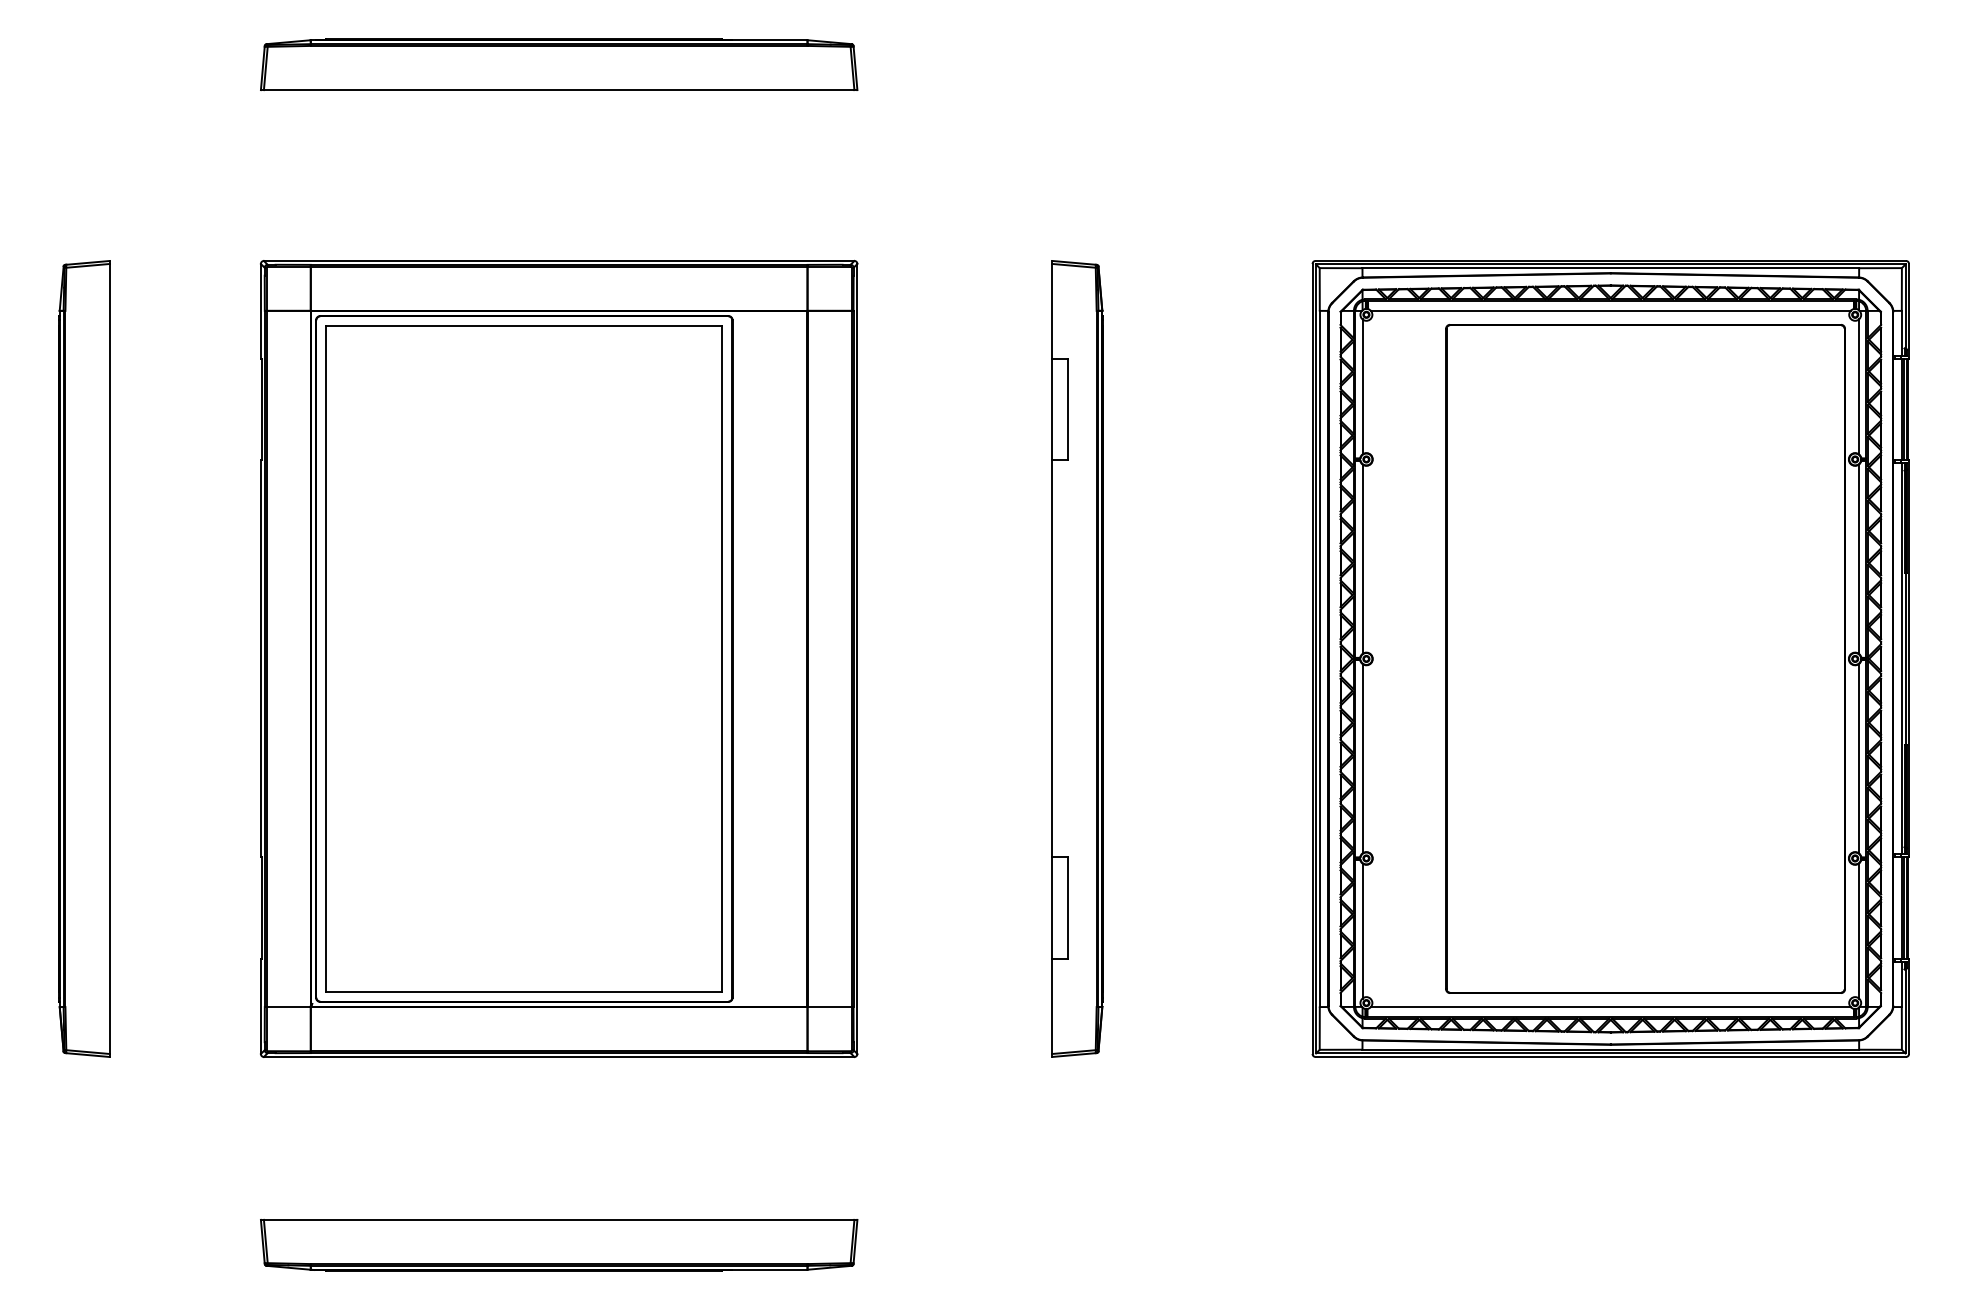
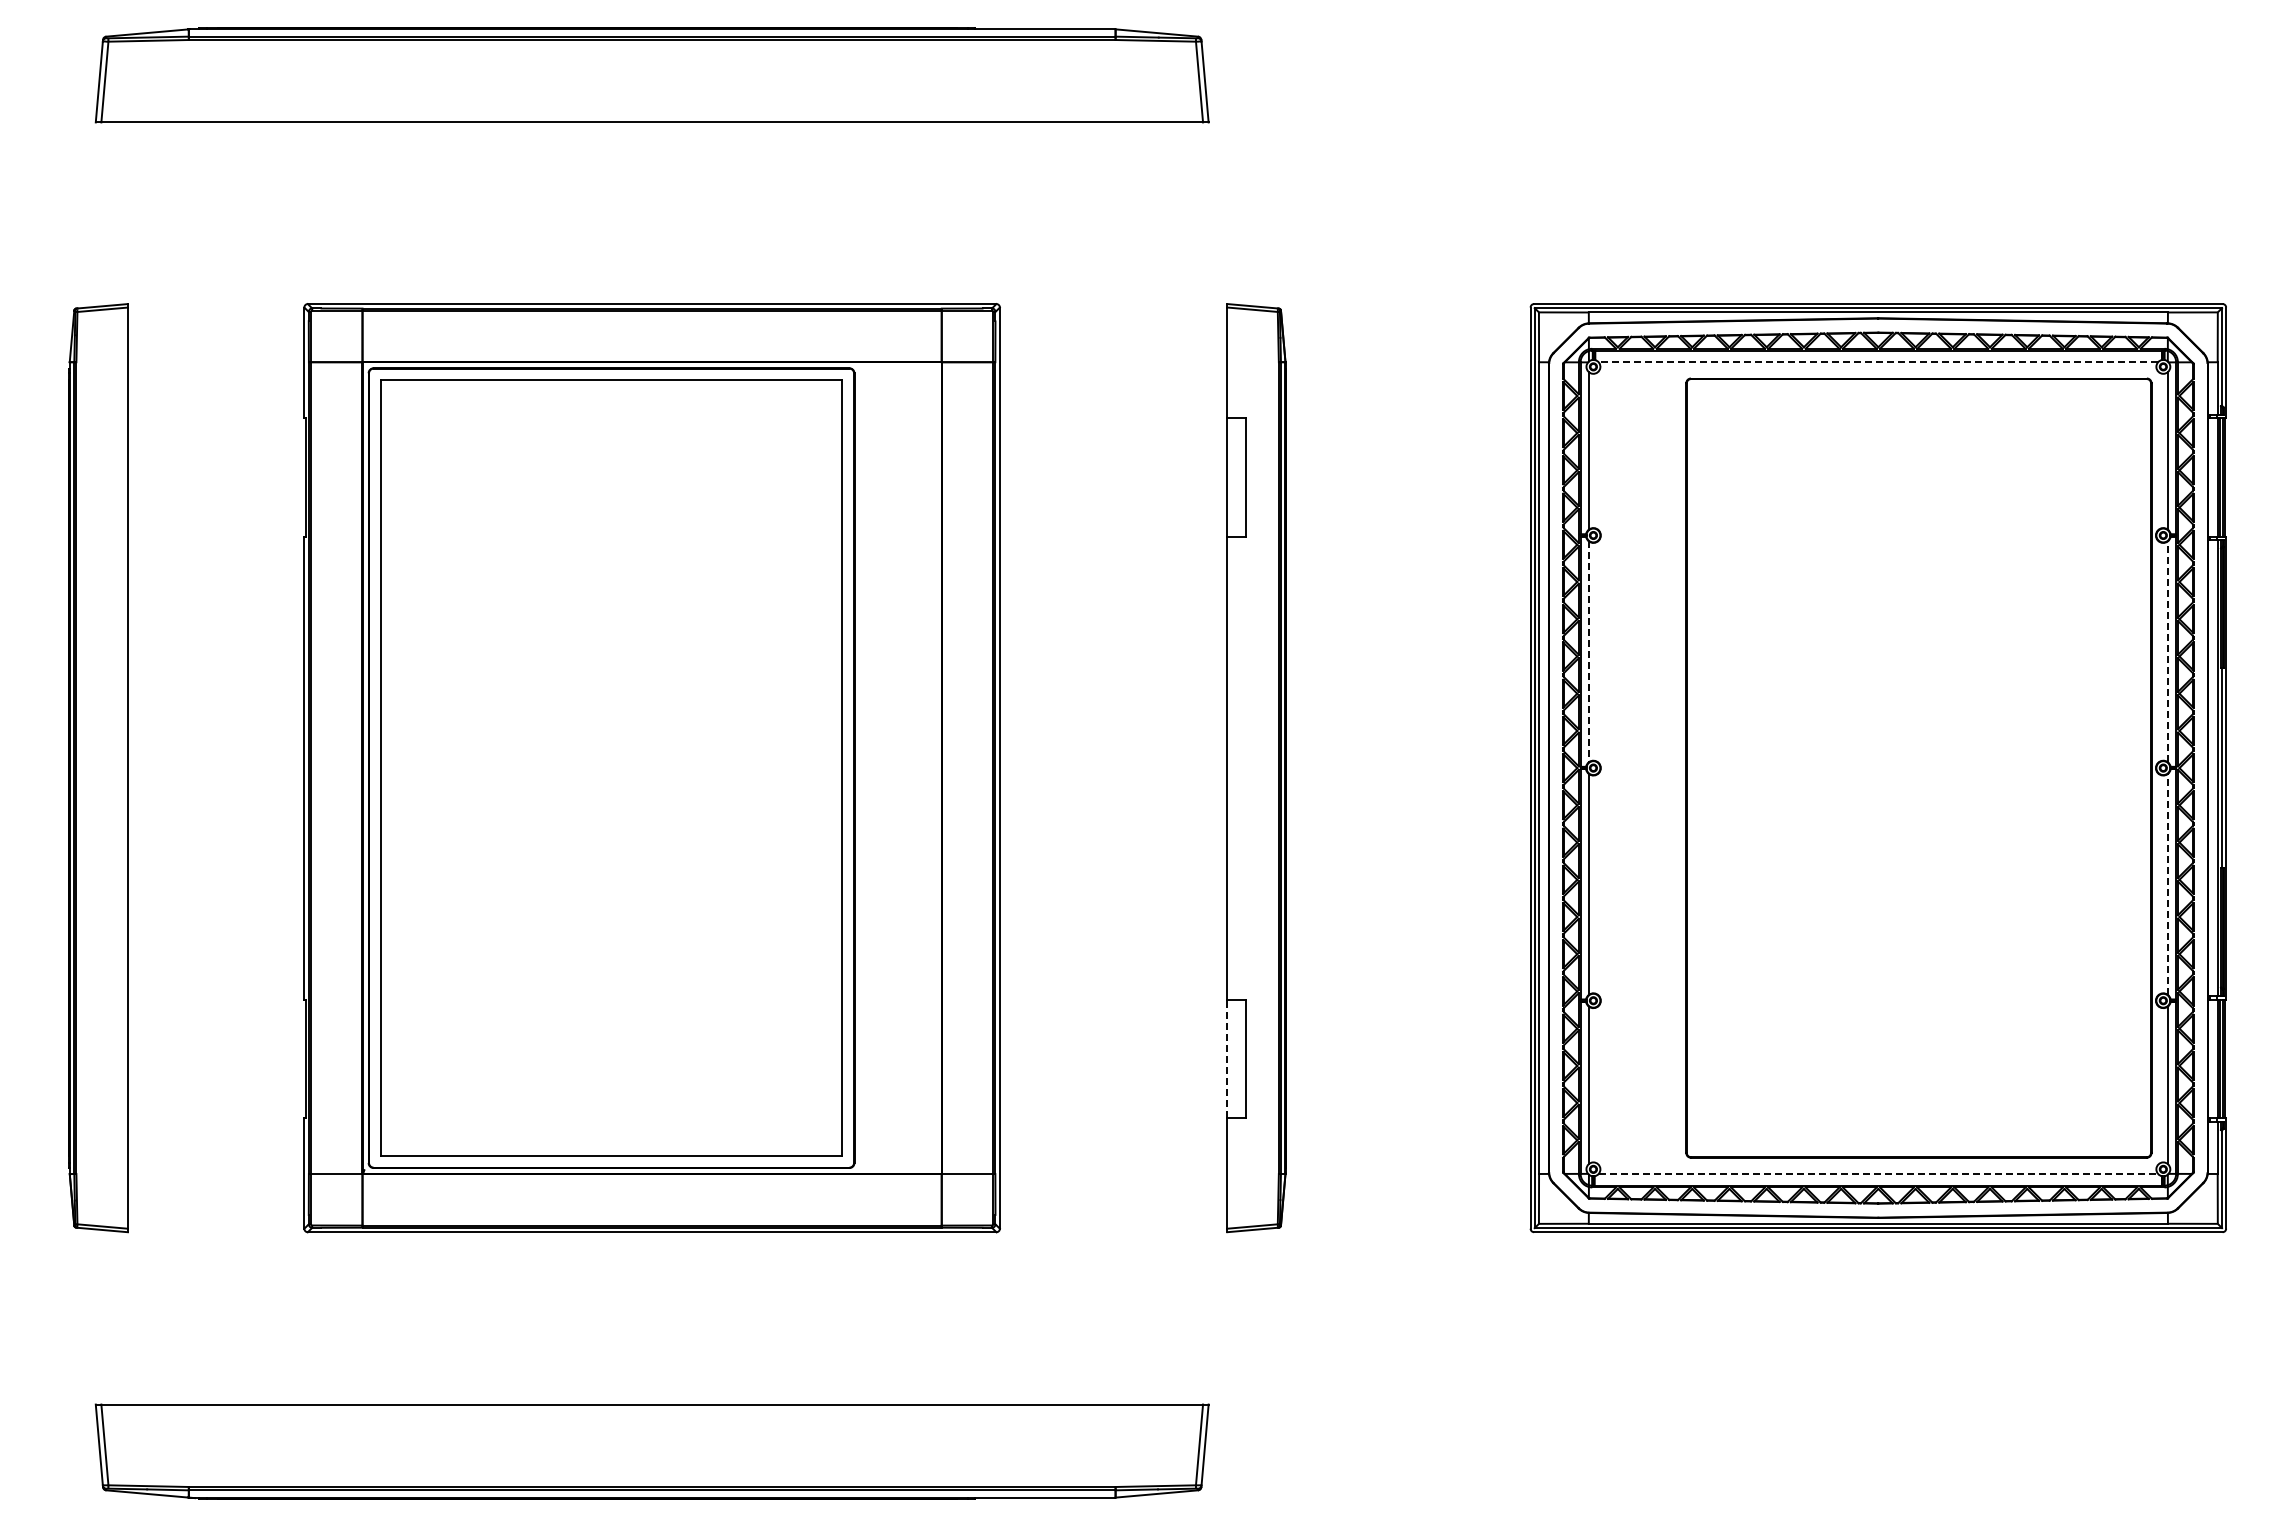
part: (558, 64) -> (651, 75), size x1.6
line: (1610, 311) -> (1878, 362), solid -> dashed
line: (1858, 558) -> (2167, 651), solid -> dashed
line: (1362, 559) -> (1588, 652), solid -> dashed
line: (1858, 757) -> (2167, 883), solid -> dashed
line: (1052, 907) -> (1227, 1058), solid -> dashed
line: (1610, 1006) -> (1878, 1173), solid -> dashed
part: (558, 1245) -> (651, 1451), size x1.6

